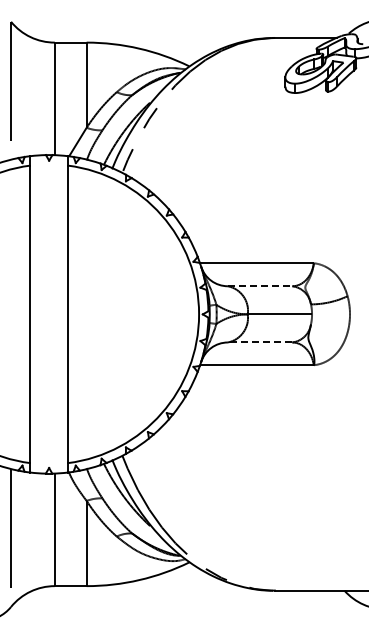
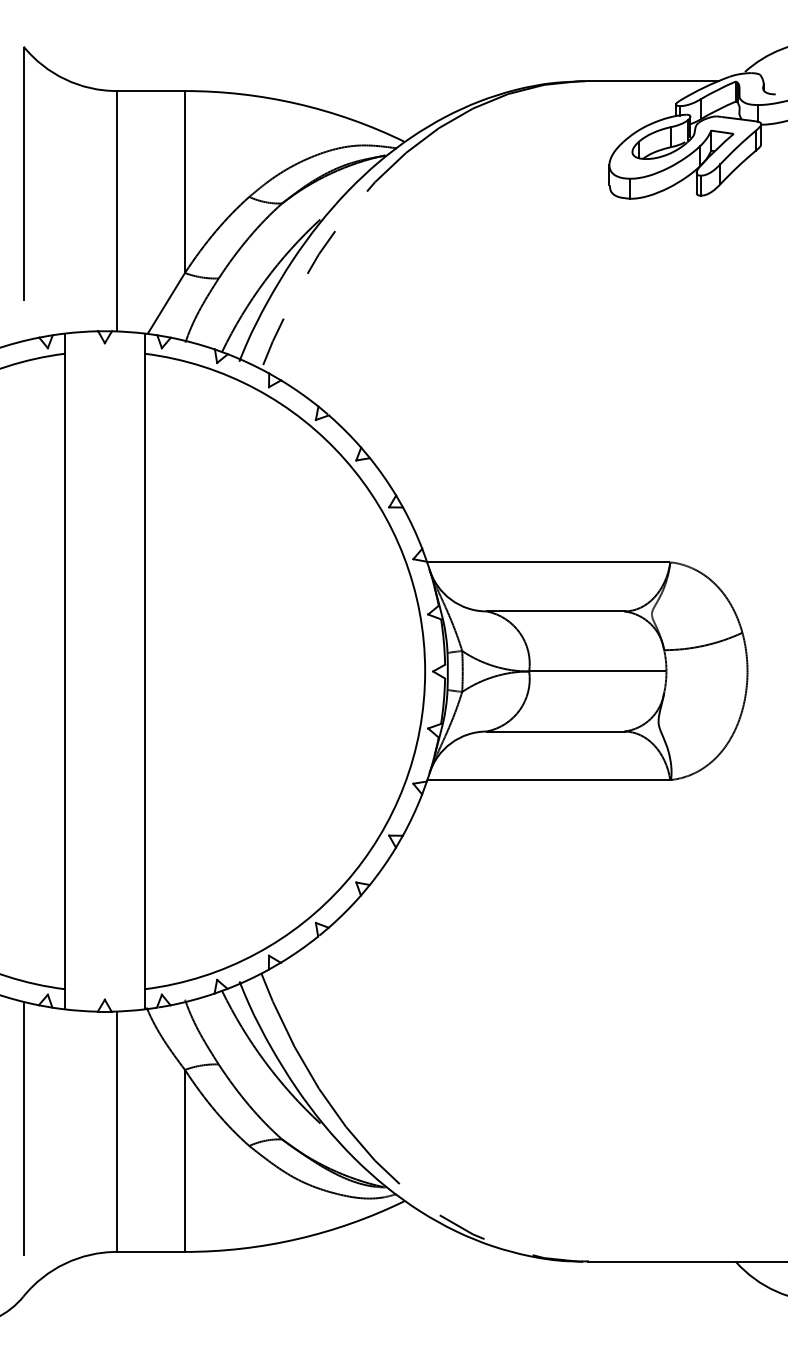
line: (260, 286) -> (556, 611), dashed -> solid
line: (259, 342) -> (554, 731), dashed -> solid

